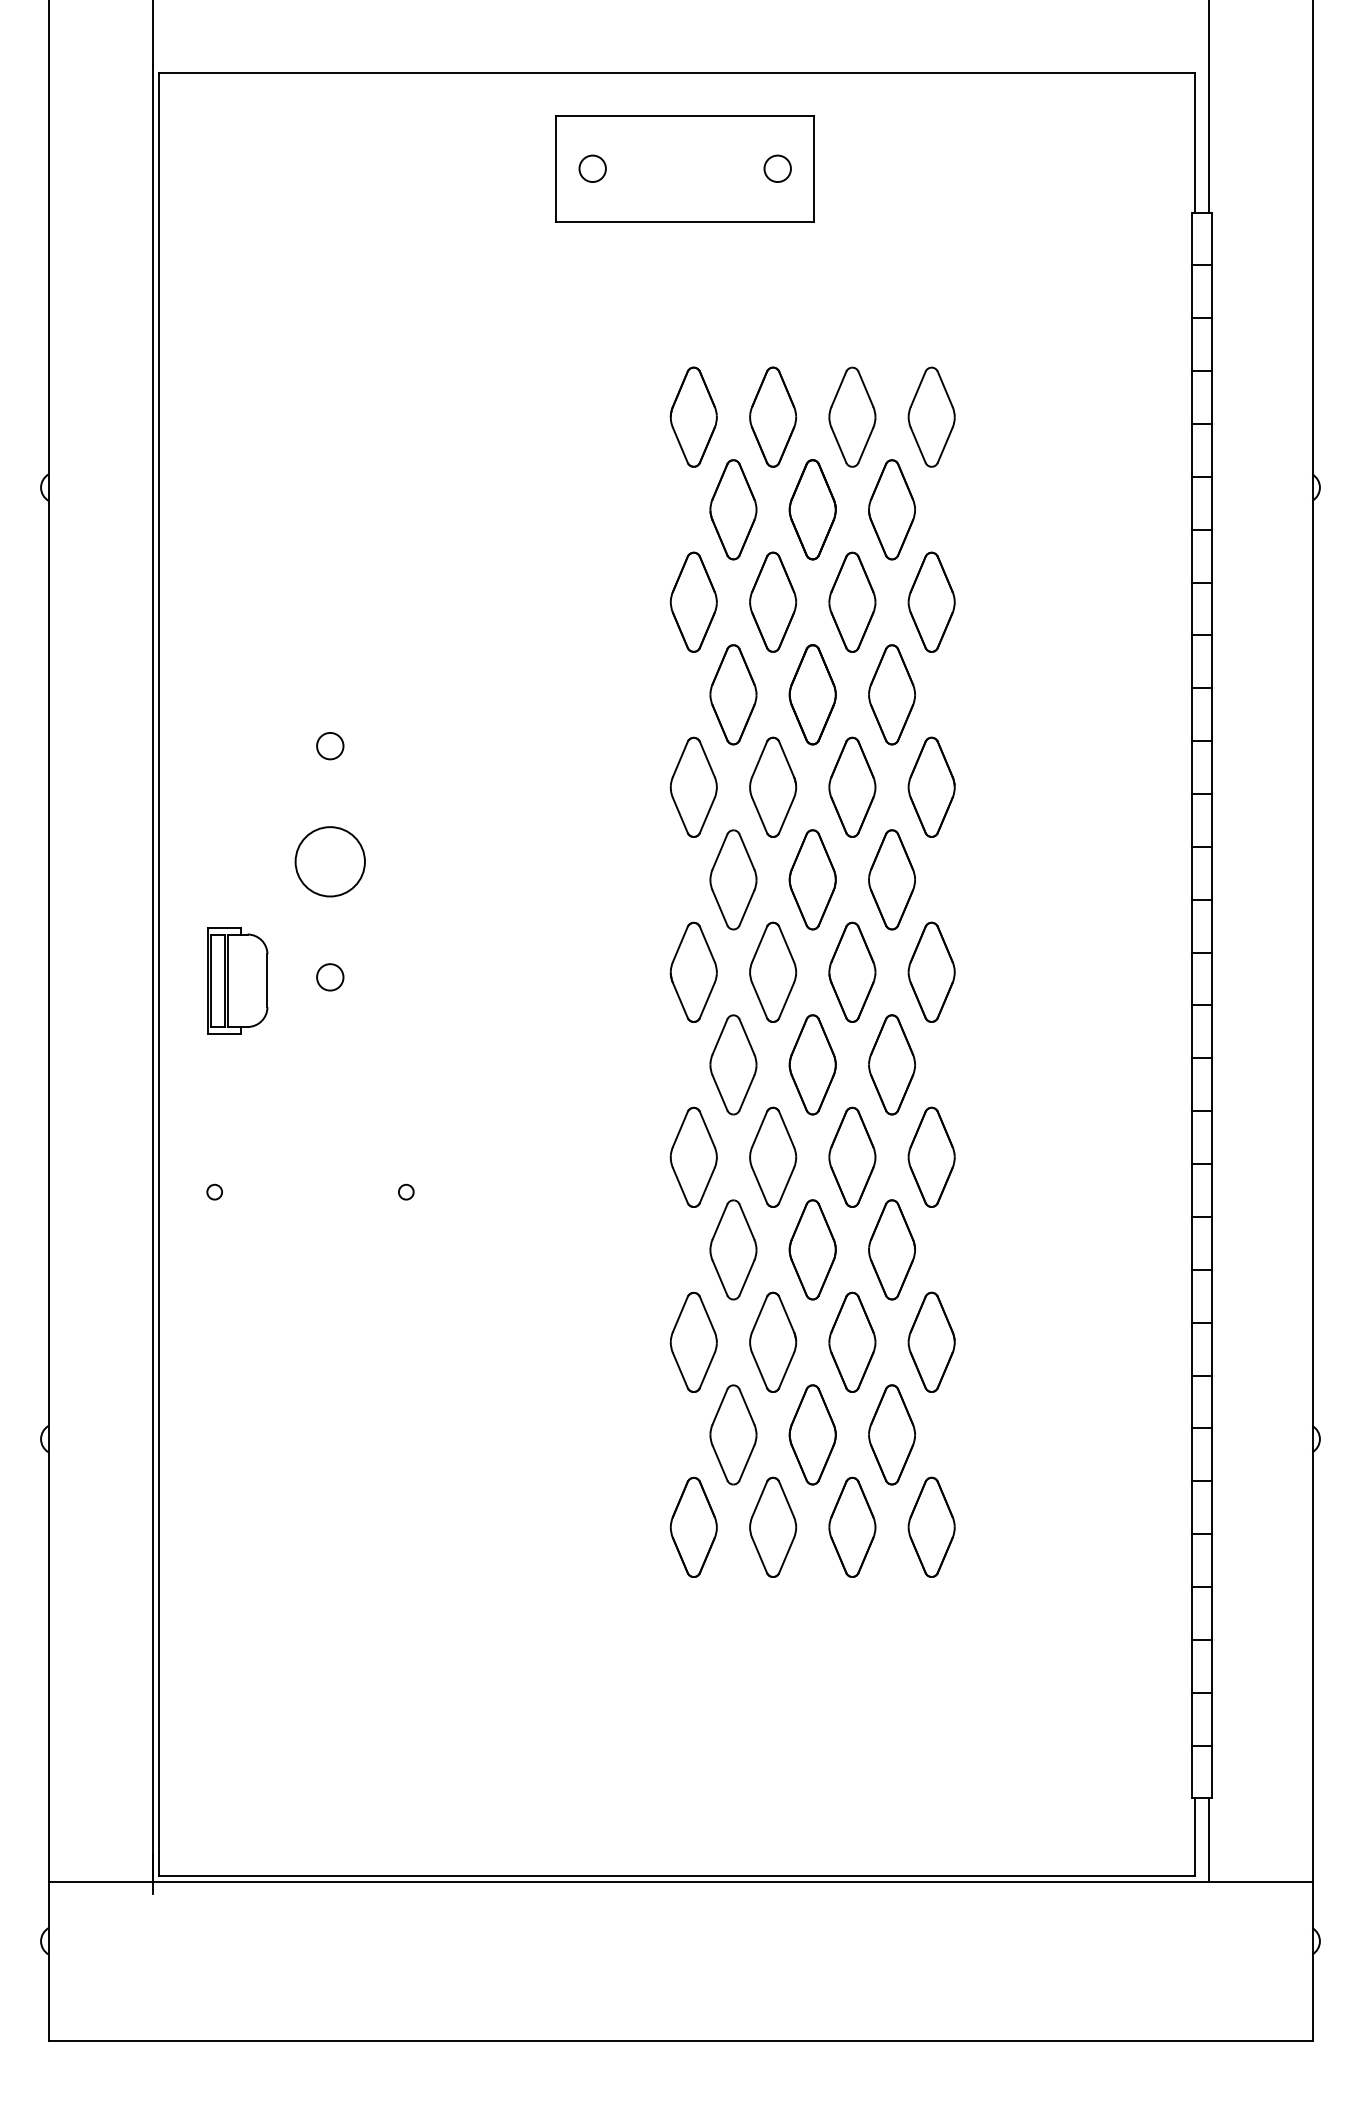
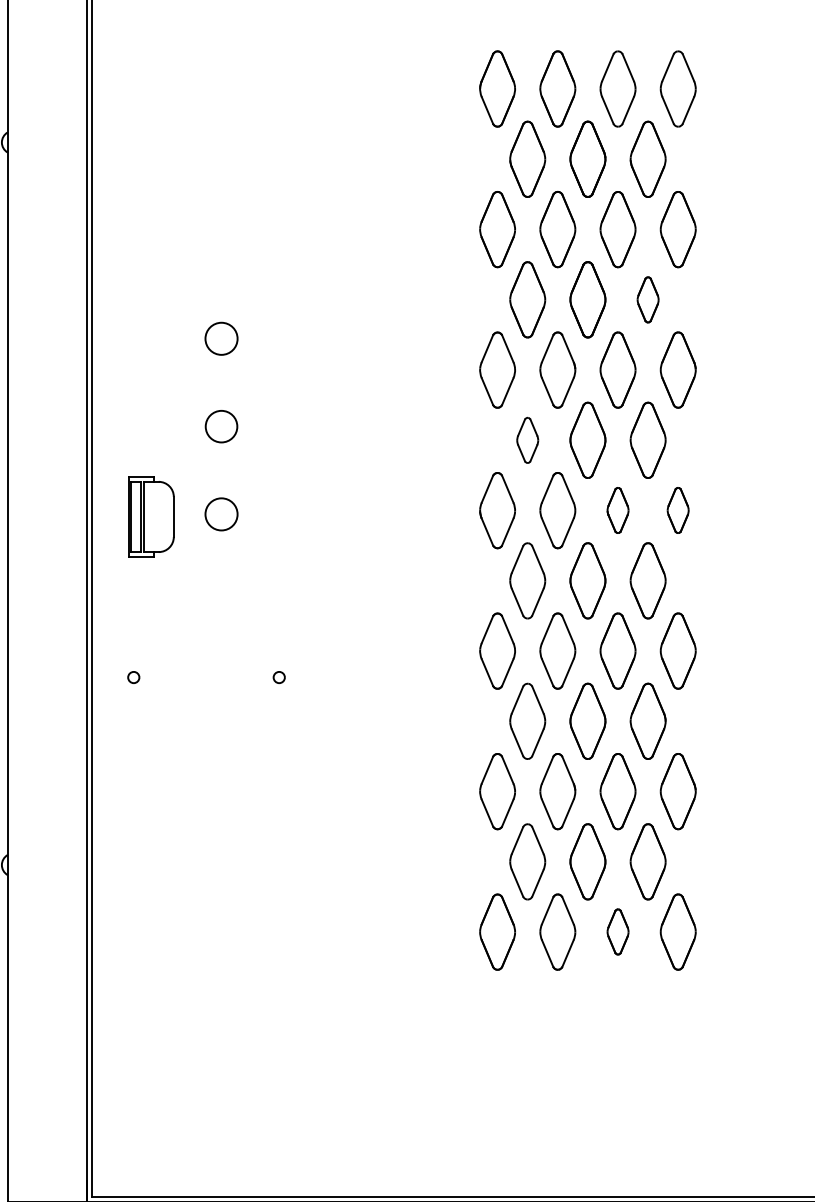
part: (891, 694) -> (647, 299), size x0.6
circle: (330, 745) -> (221, 338), size x1.6
circle: (329, 861) -> (220, 426), size x0.6
part: (733, 879) -> (527, 440), size x0.6
part: (852, 971) -> (618, 509), size x0.6
part: (931, 971) -> (678, 509), size x0.6
circle: (330, 977) -> (221, 514), size x1.6
part: (852, 1526) -> (618, 931), size x0.6

